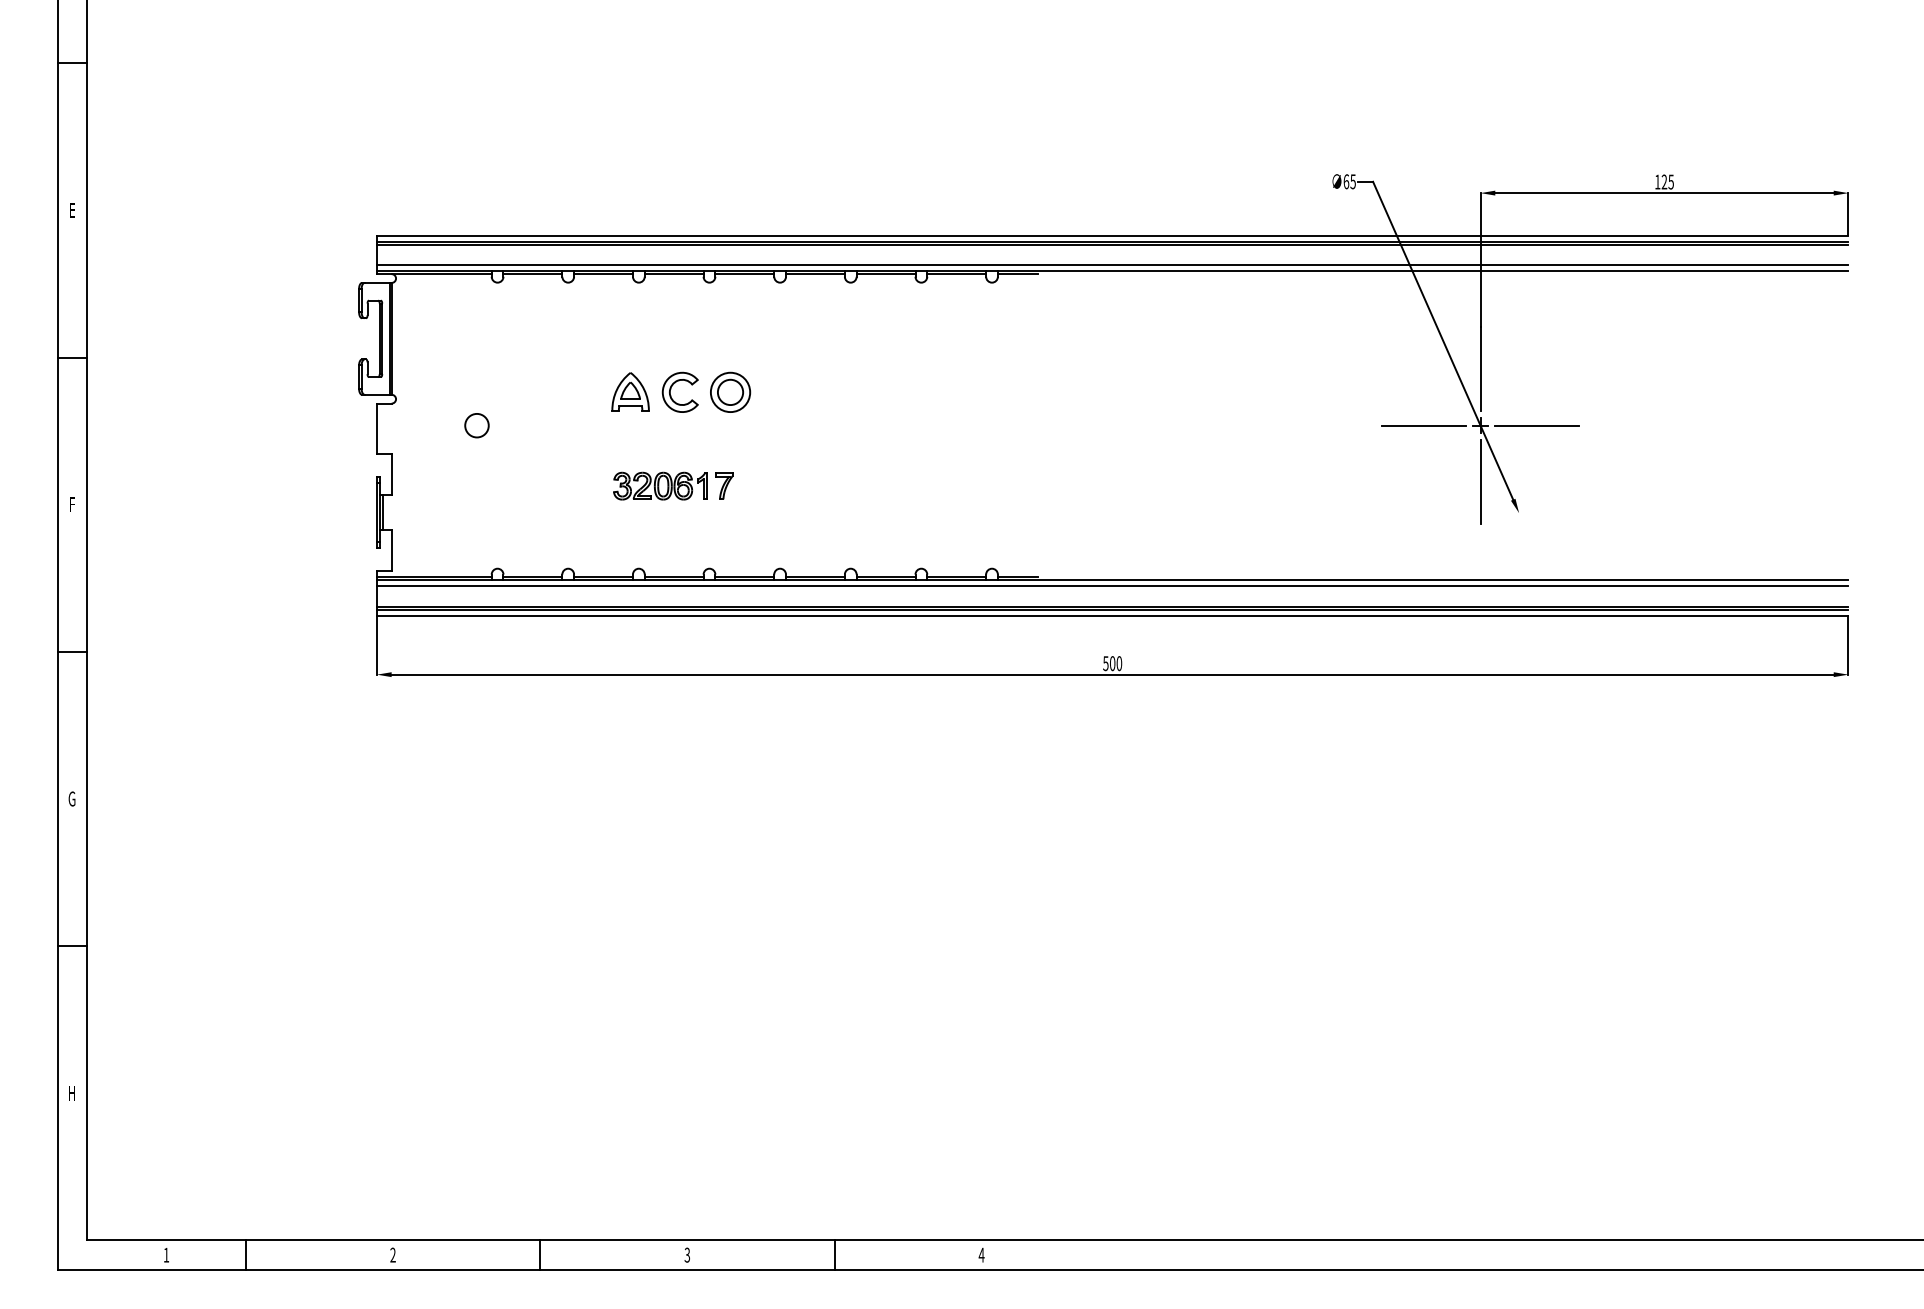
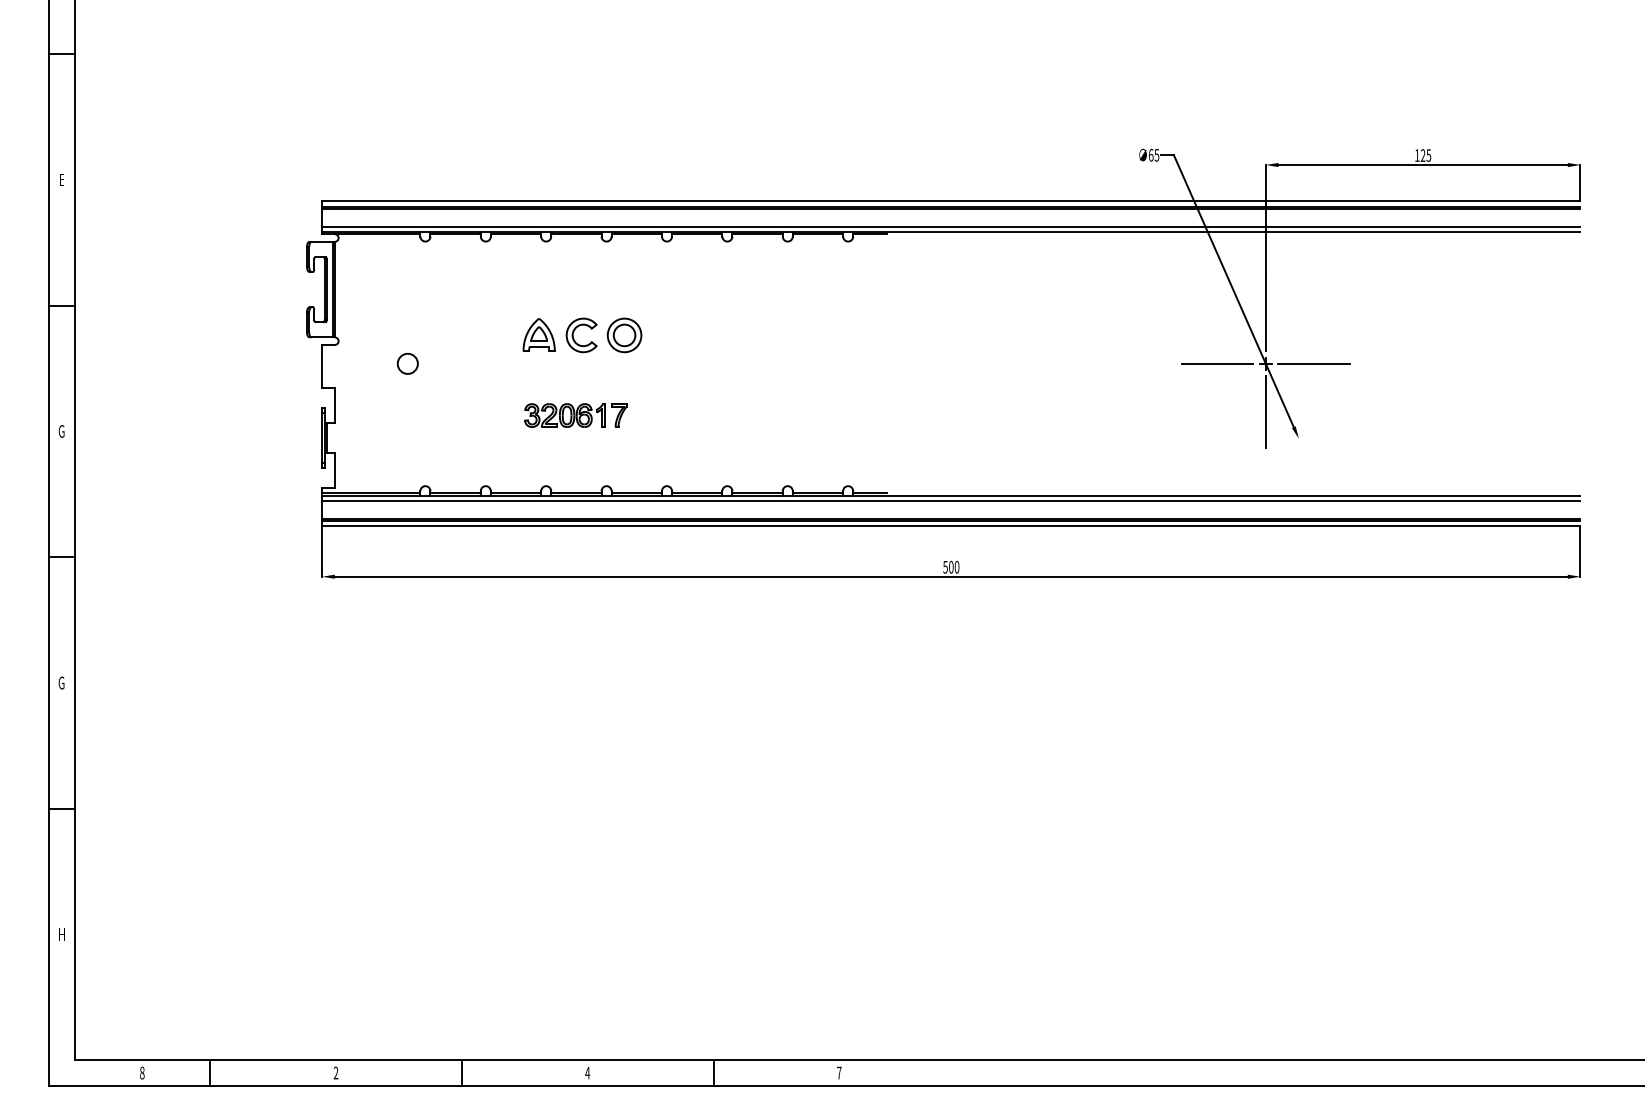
text: (71, 504) -> (61, 431), F -> G
text: (166, 1254) -> (142, 1072), 1 -> 8
text: (687, 1254) -> (587, 1072), 3 -> 4
text: (980, 1254) -> (838, 1072), 4 -> 7

